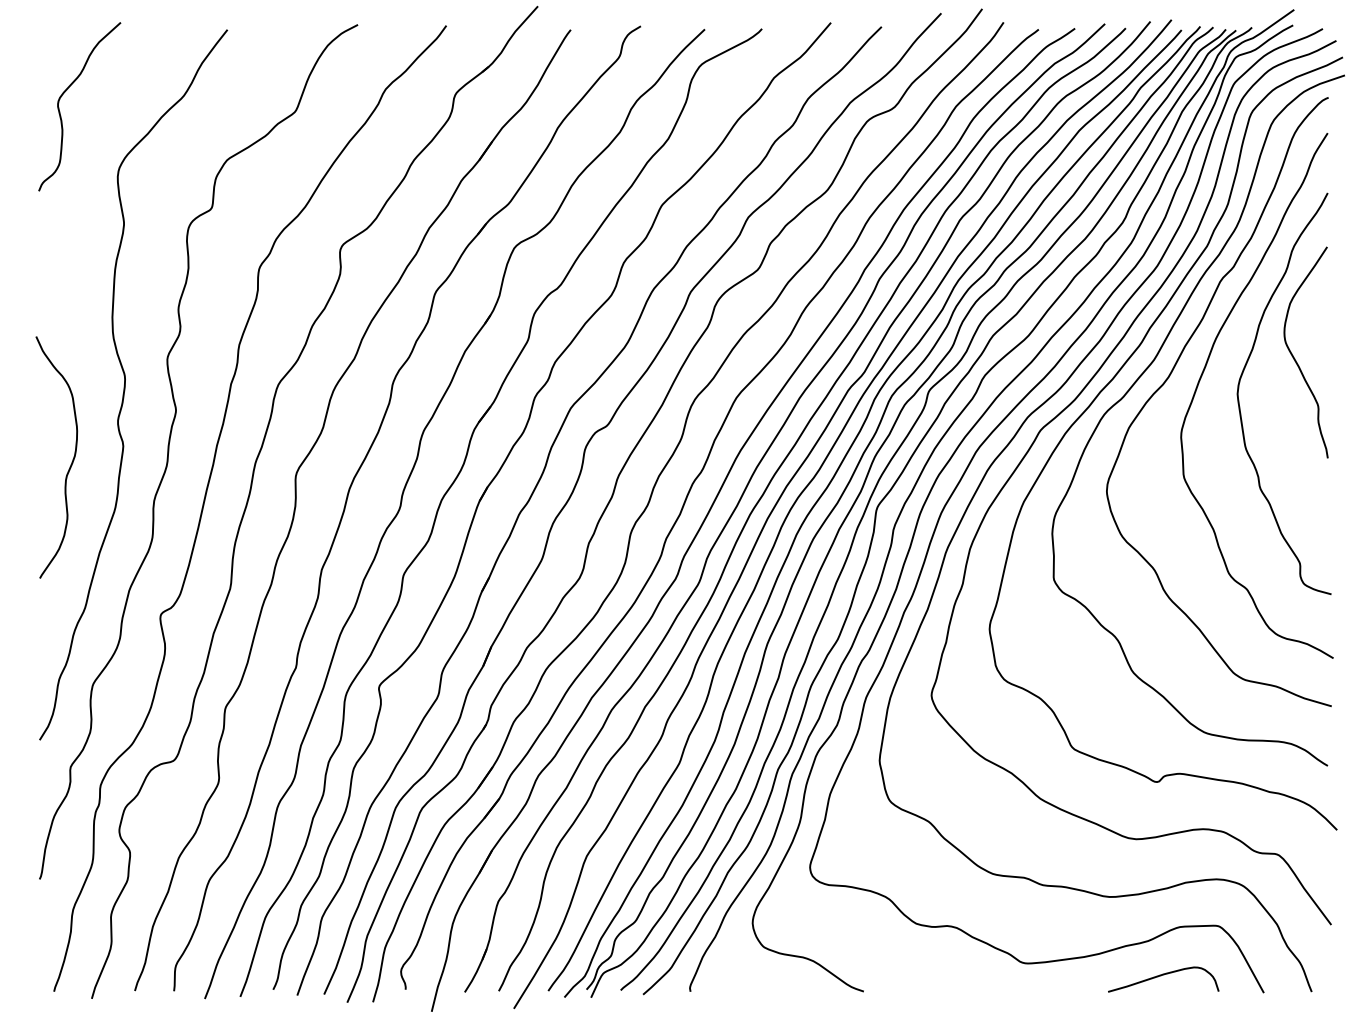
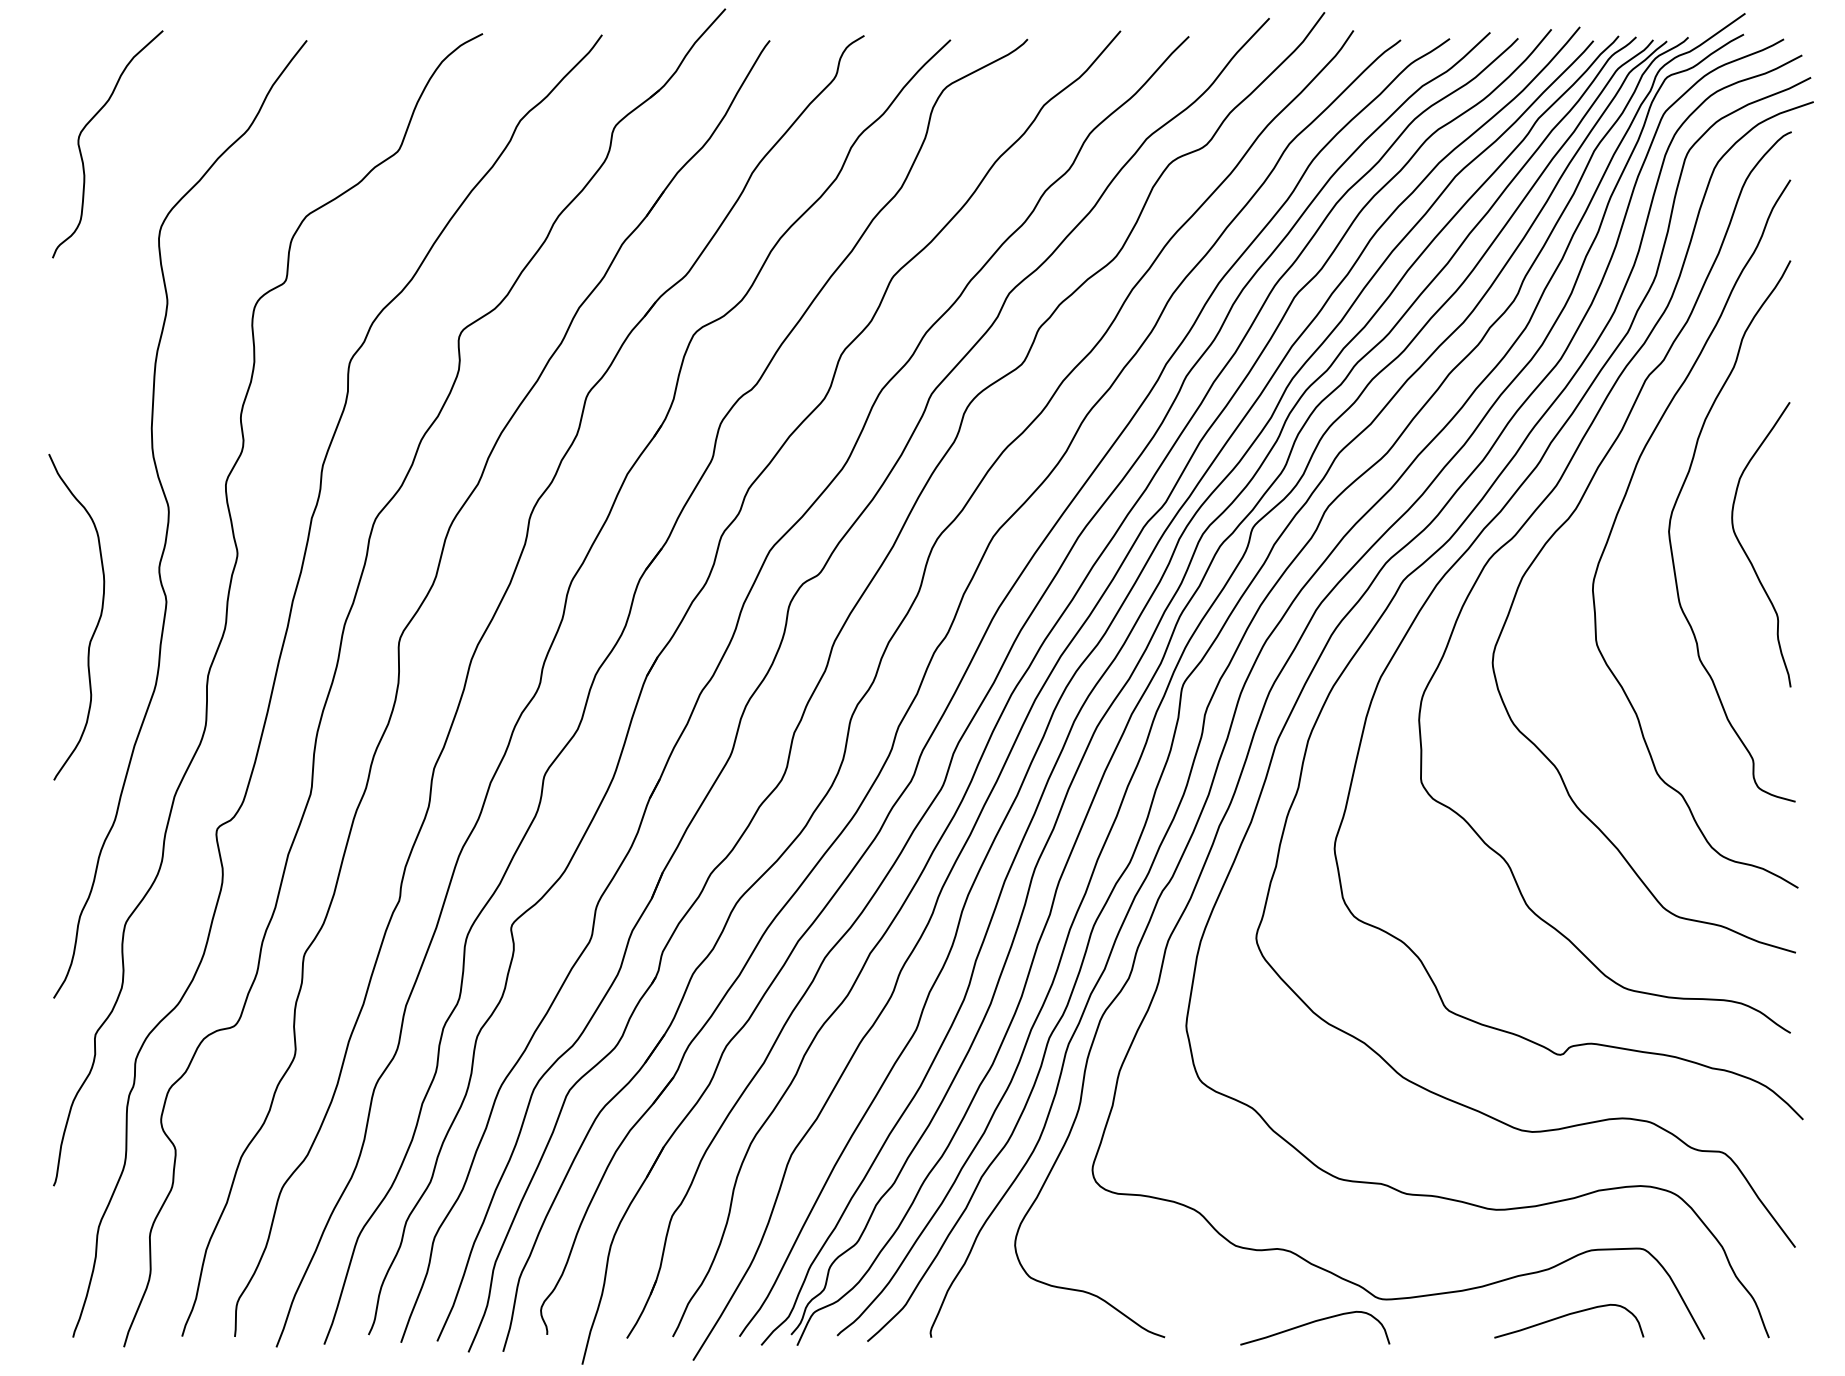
curve: (1295, 358) -> (1746, 552), moved
curve: (975, 980) -> (1315, 1322), added

